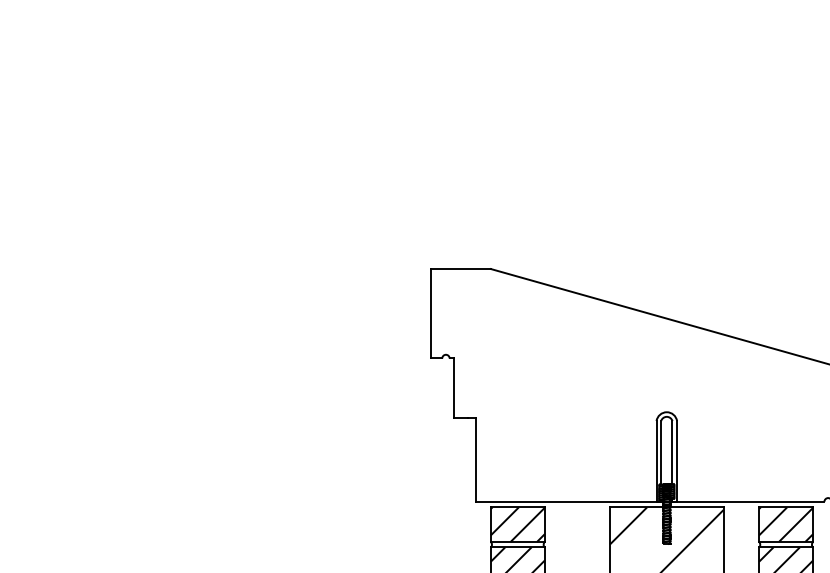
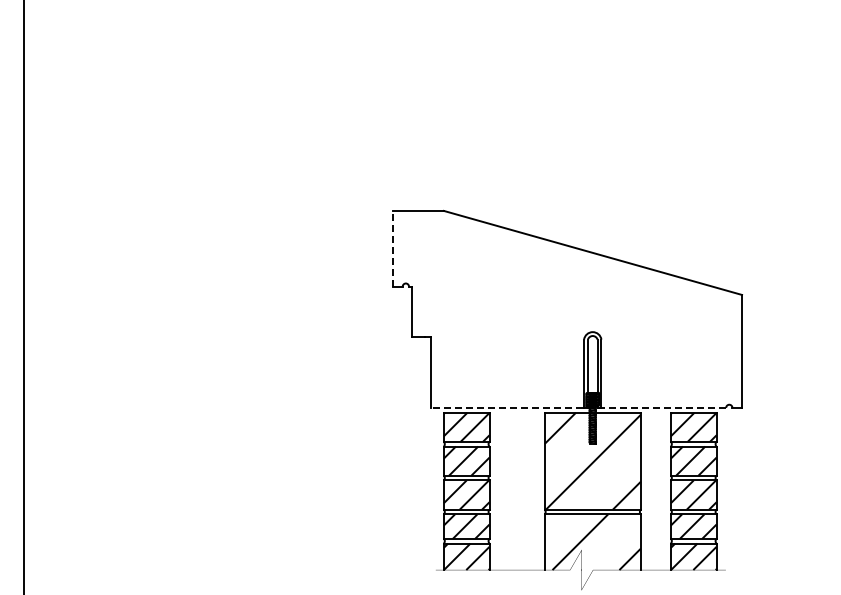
line: (431, 313) -> (393, 248), solid -> dashed
line: (649, 501) -> (578, 407), solid -> dashed

